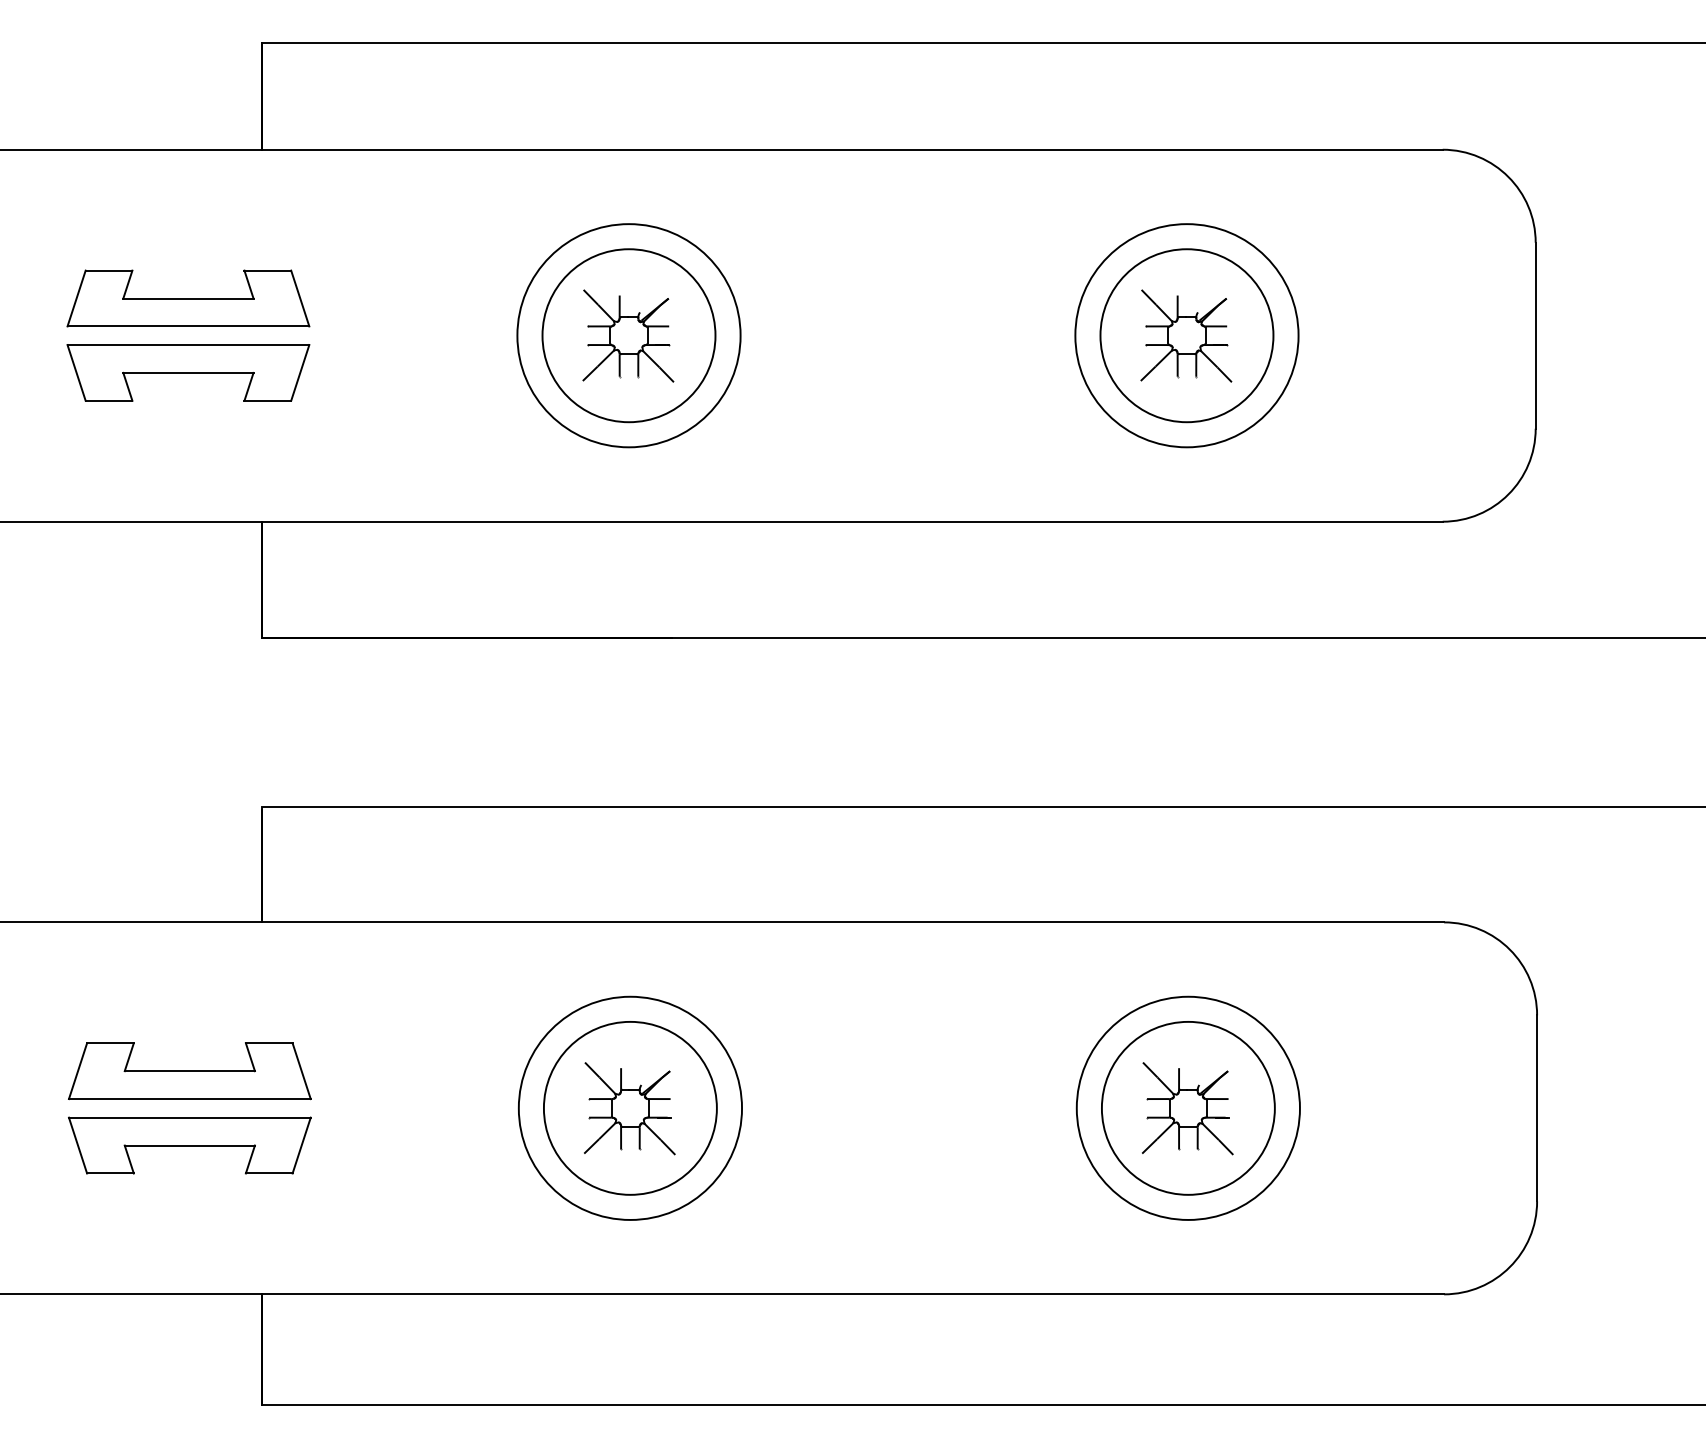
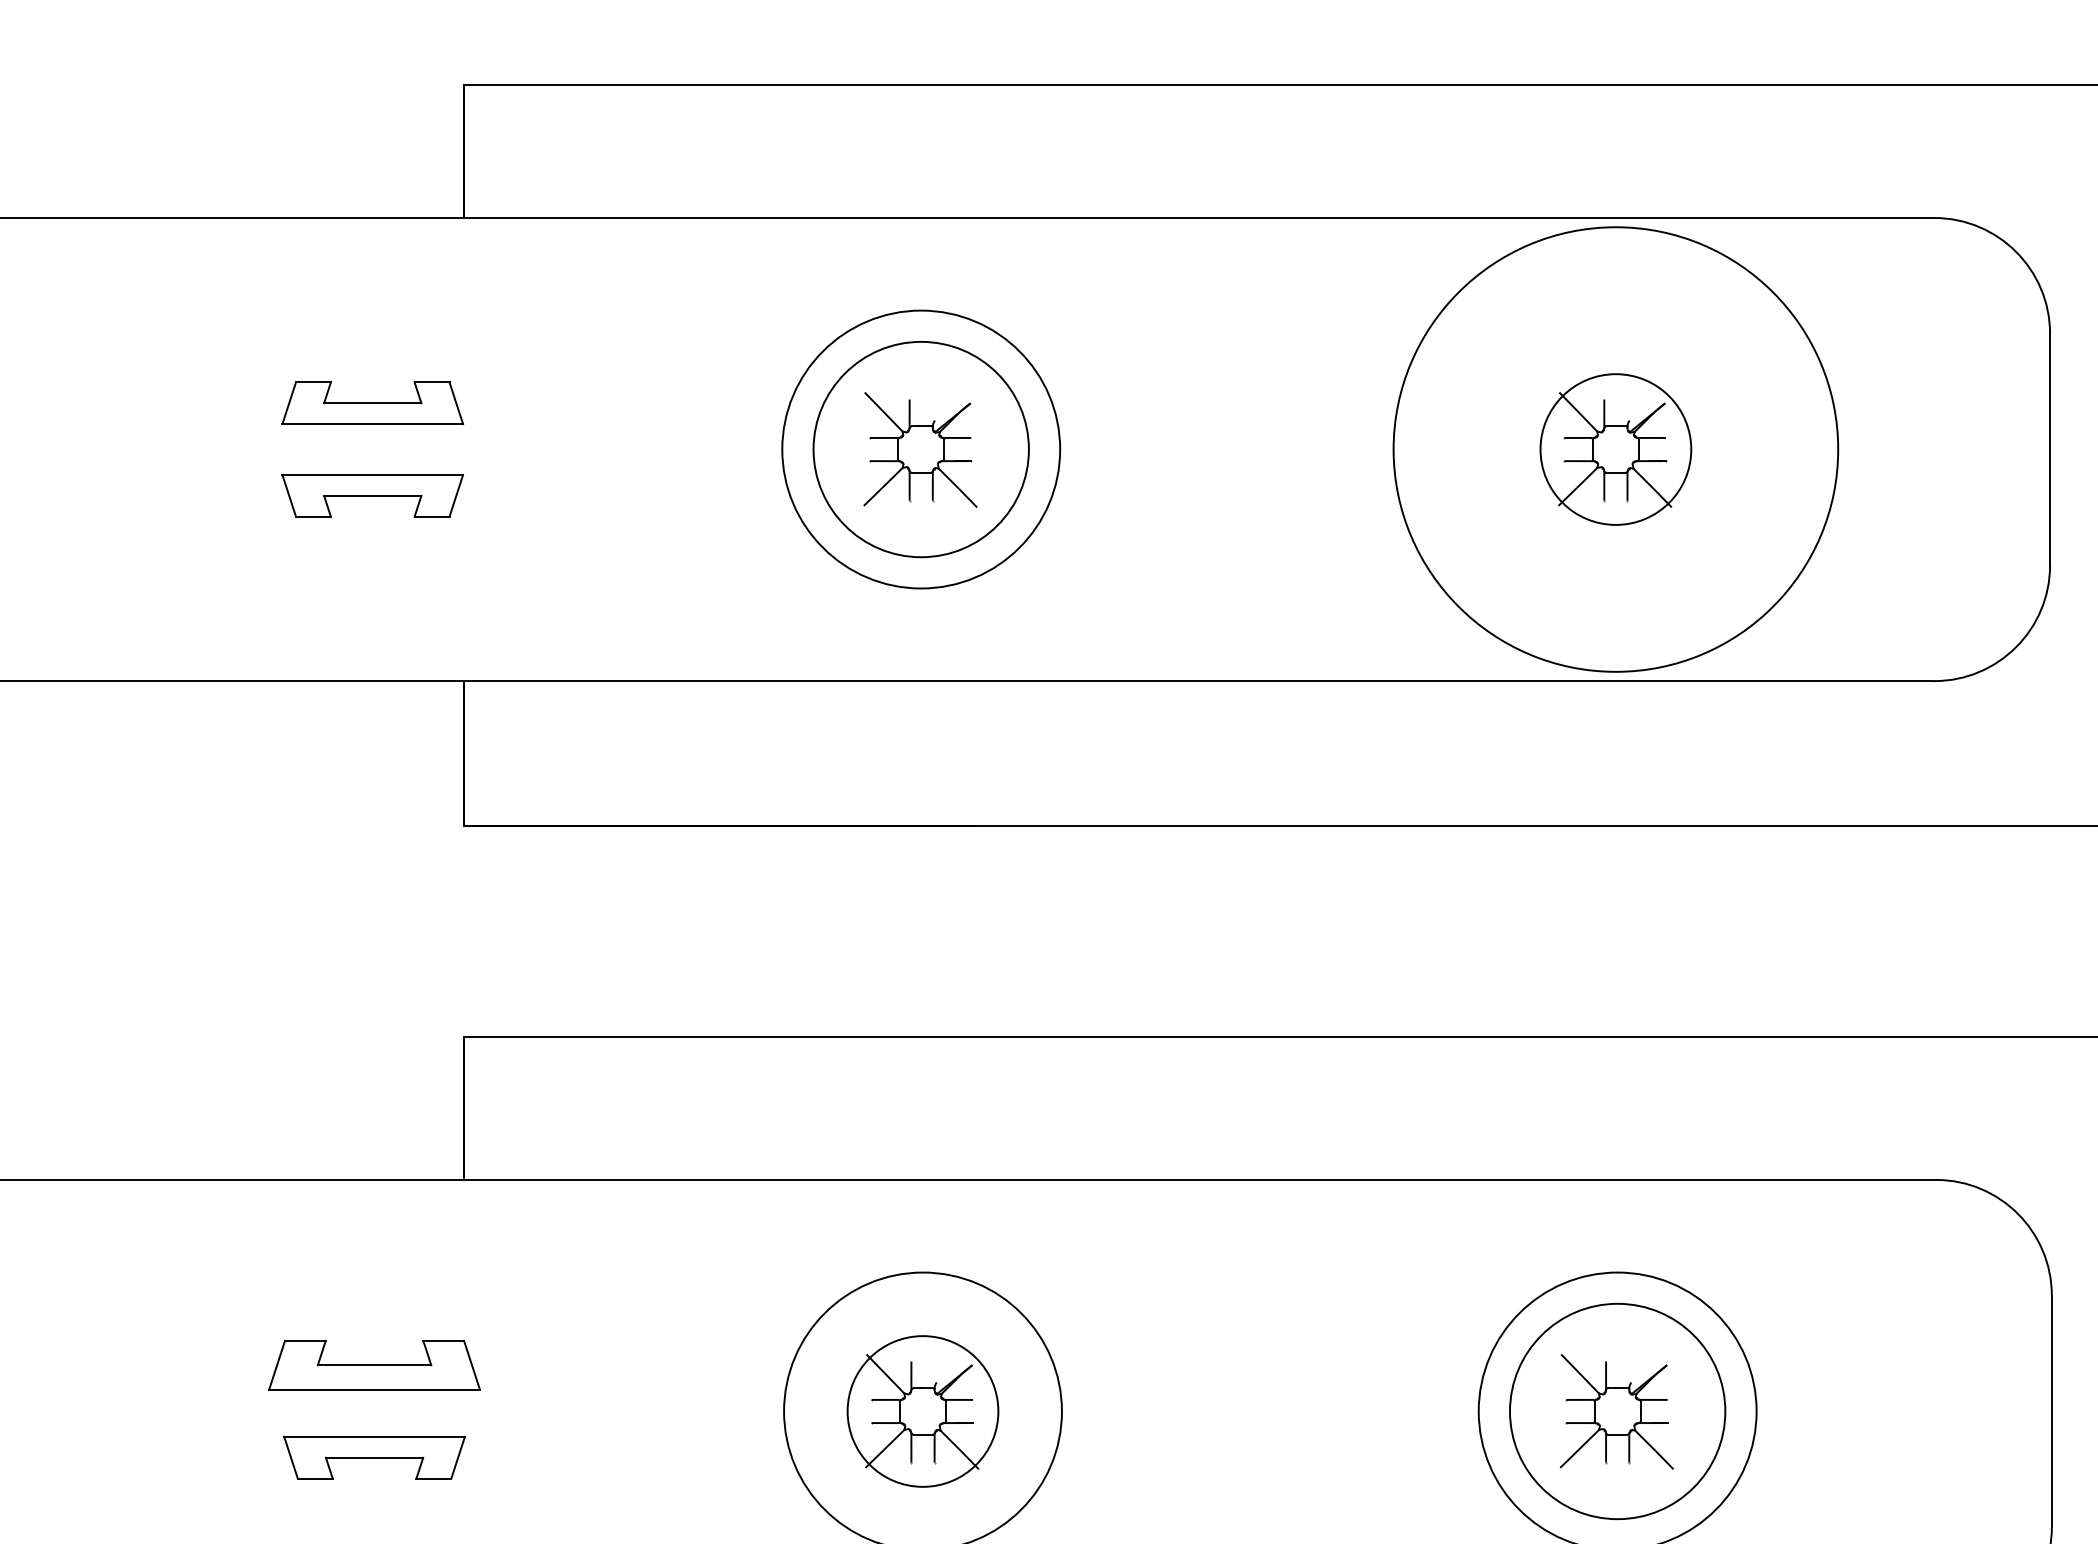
part: (188, 298) -> (372, 403), size x0.6
circle: (1186, 335) -> (1615, 449), size x0.7
circle: (1186, 335) -> (1615, 449), size x1.6
part: (188, 372) -> (372, 495), size x0.6
part: (189, 1071) -> (374, 1365), size x0.7
circle: (629, 1107) -> (921, 1410), size x0.7
part: (189, 1145) -> (374, 1457), size x0.6

